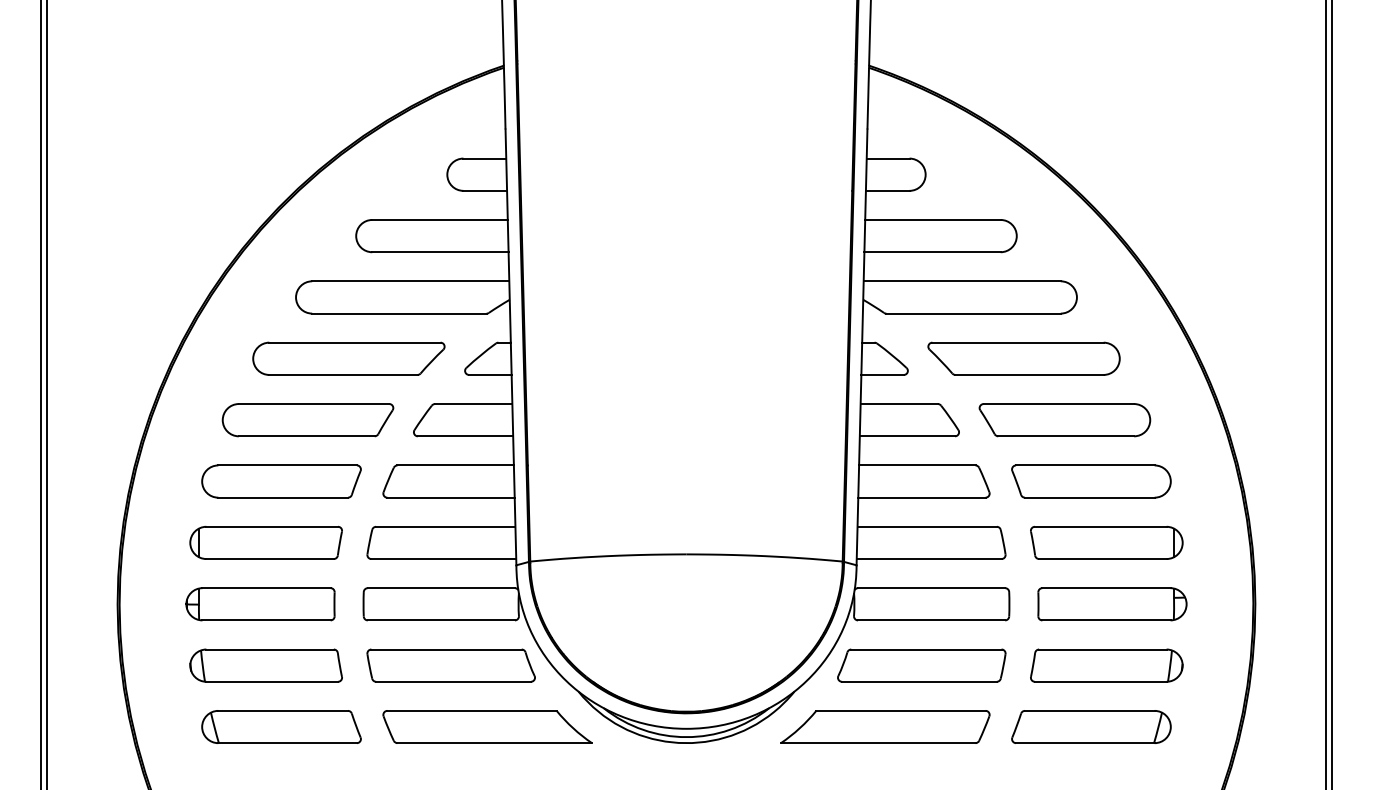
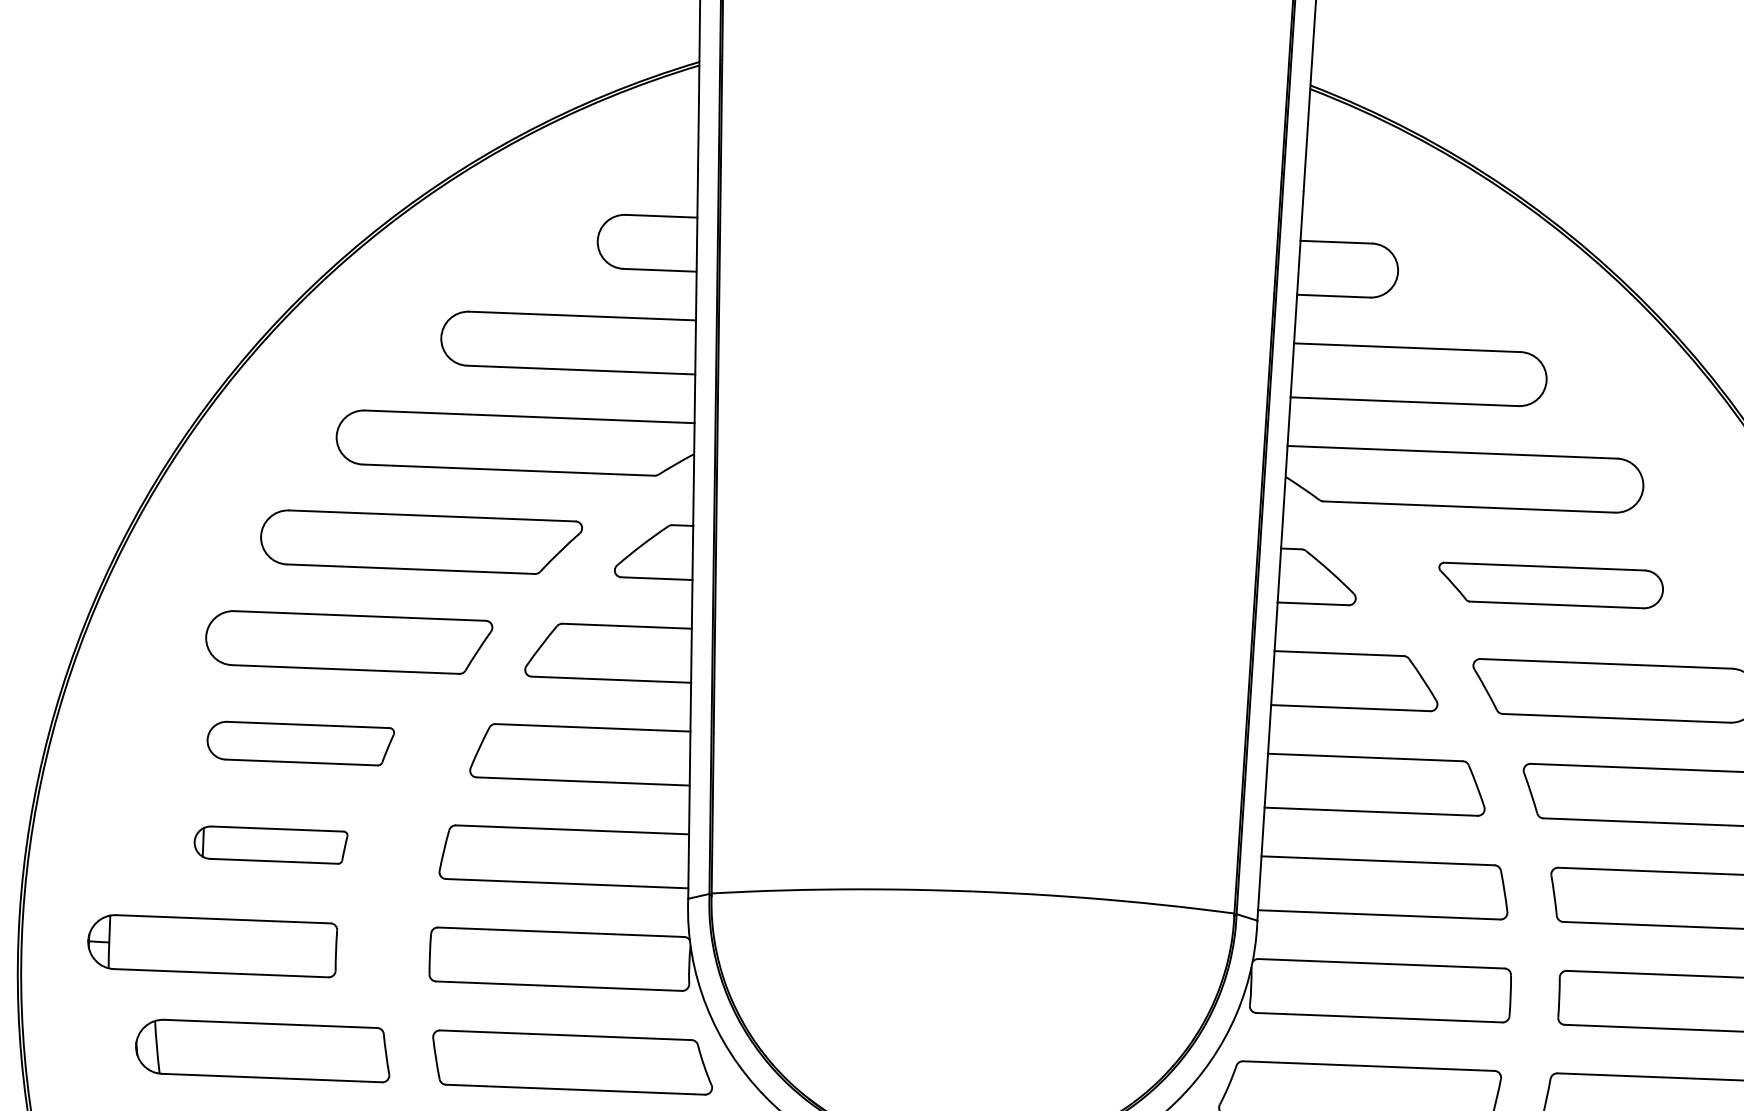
part: (1023, 358) -> (1550, 585), size x0.7
part: (281, 481) -> (300, 743), size x0.7
part: (265, 542) -> (269, 844), size x0.6
part: (260, 604) -> (212, 946), moved

